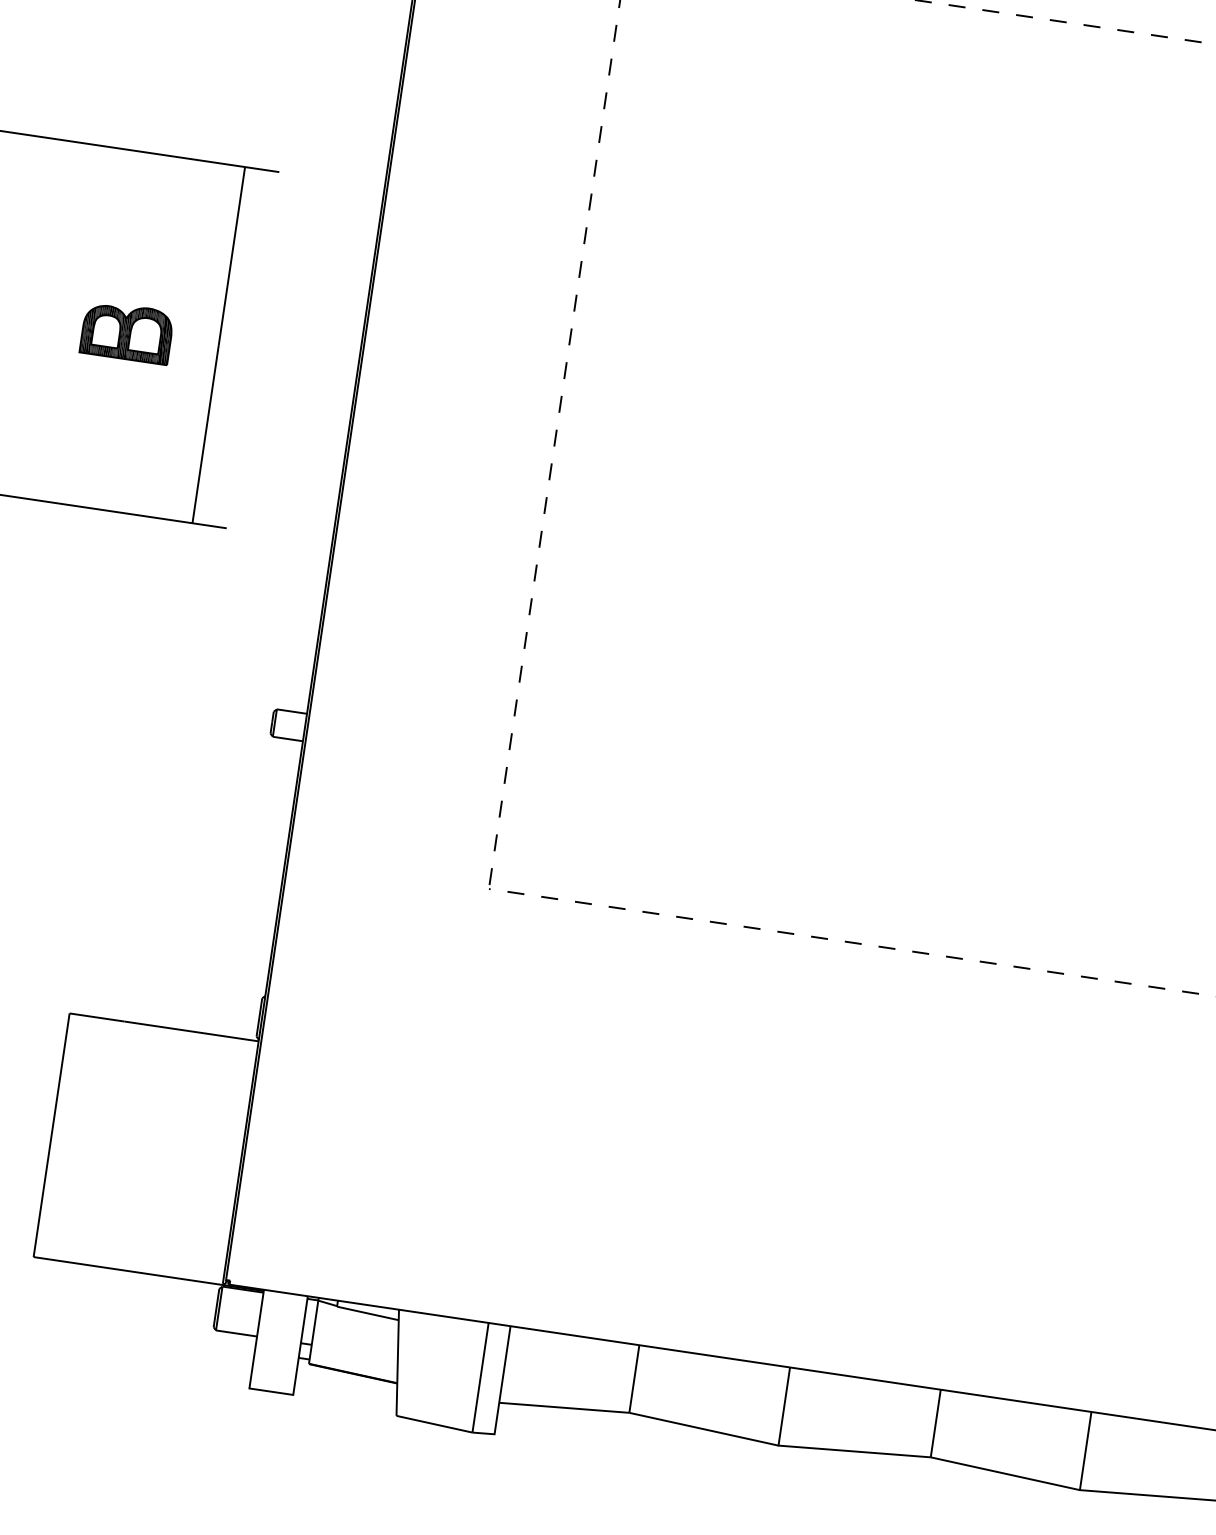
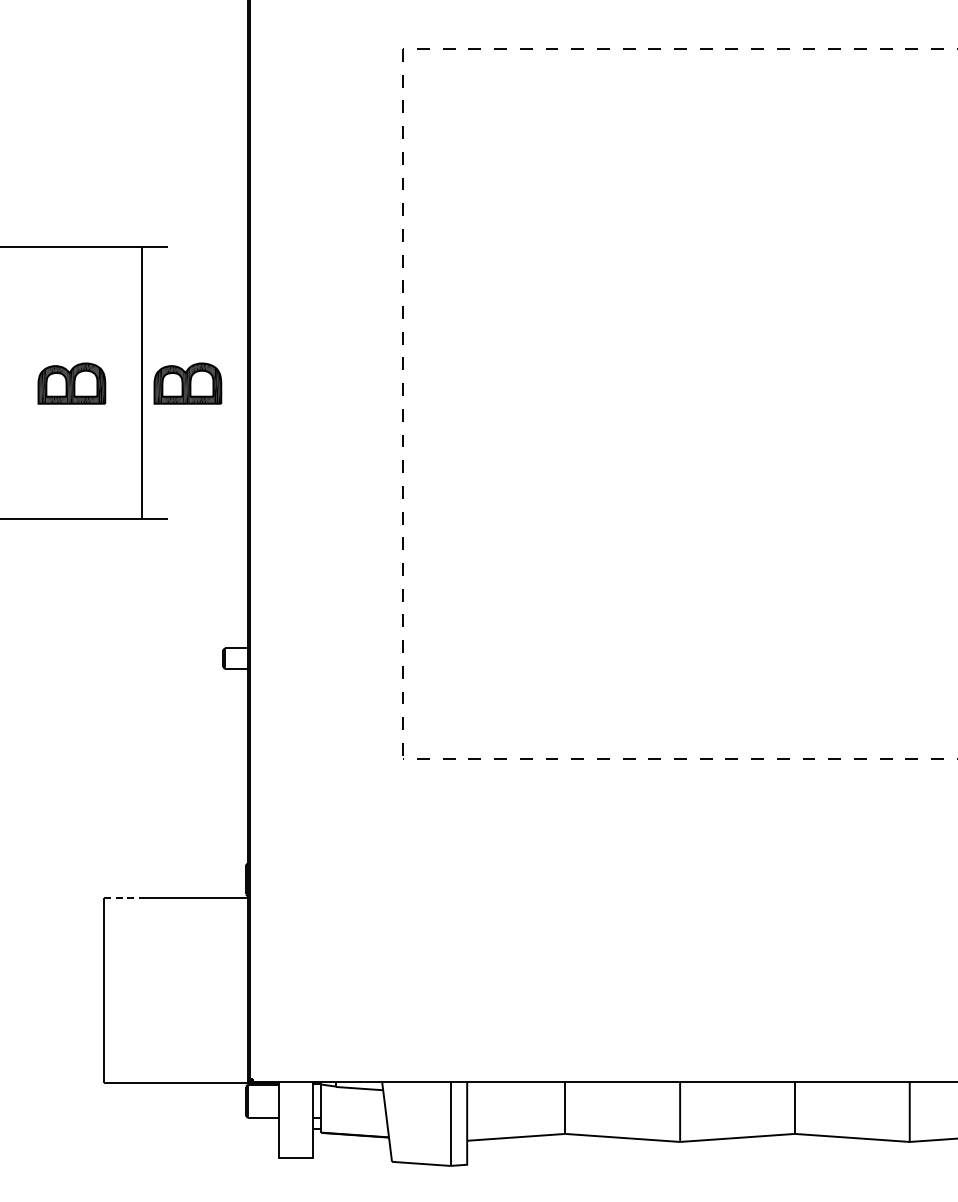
part: (278, 354) -> (187, 383), added
line: (96, 1017) -> (124, 897), solid -> dashed

